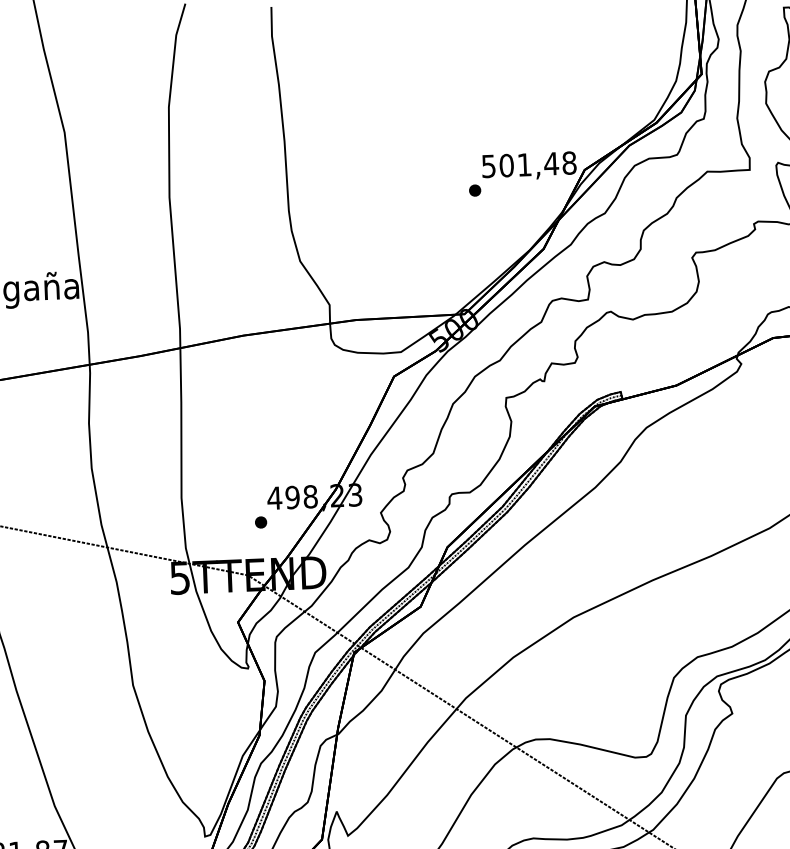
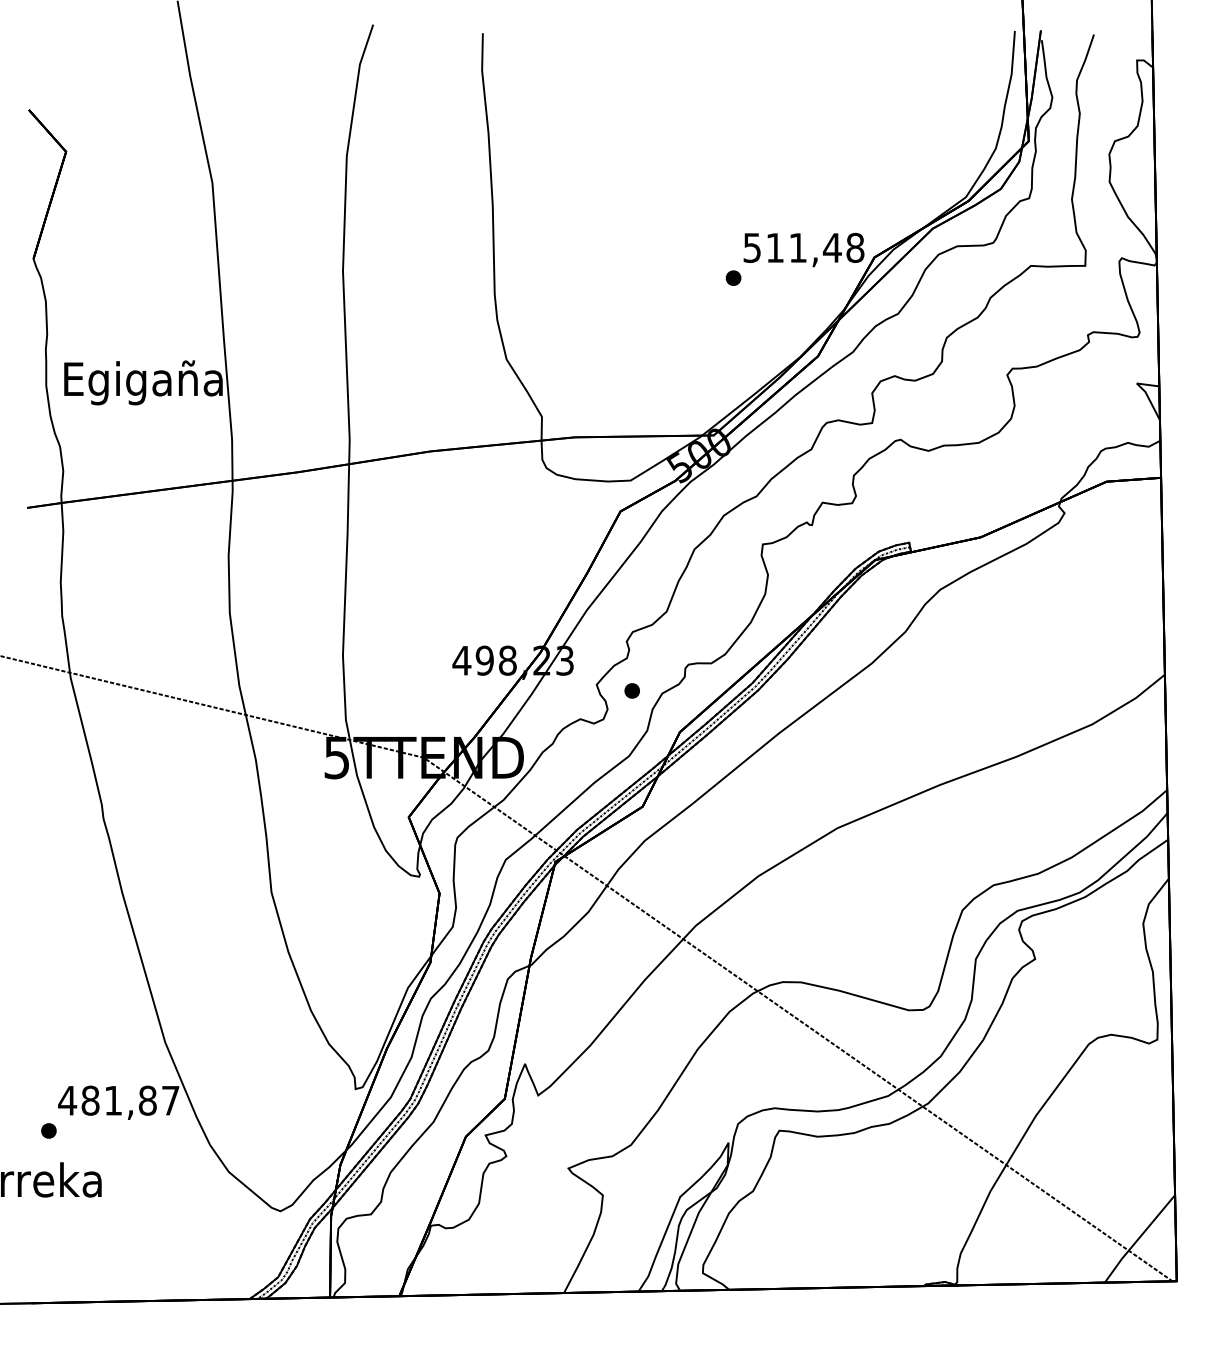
text: (506, 165) -> (775, 247), 501,48 -> 511,48
part: (260, 522) -> (631, 690), moved

